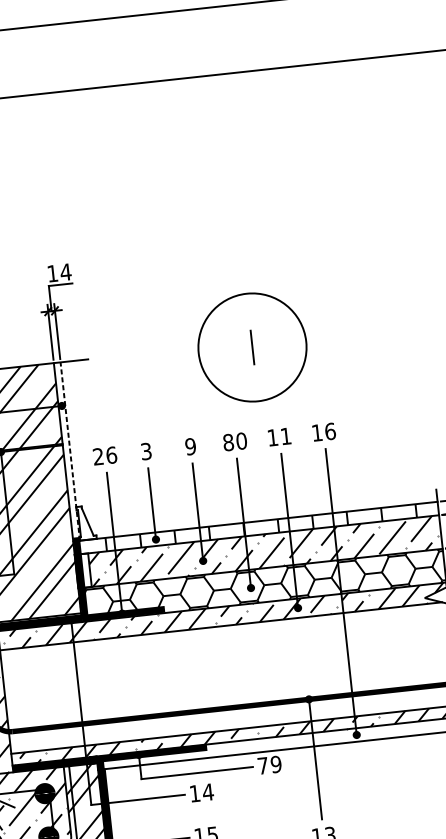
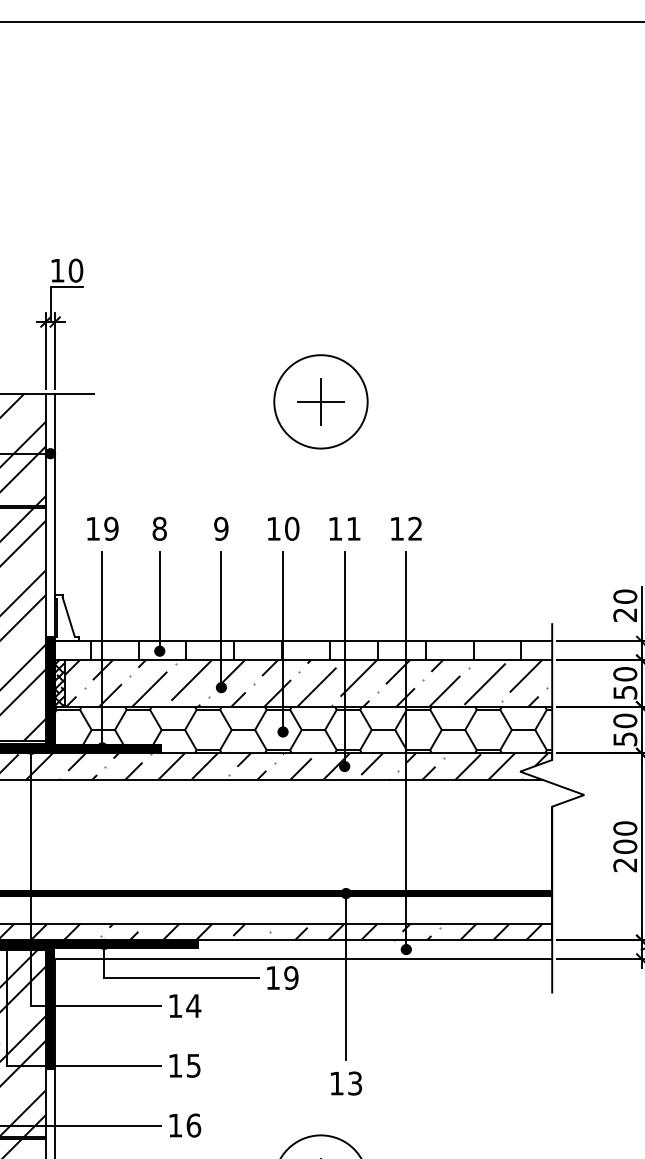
text: (65, 272) -> (75, 270), 14 -> 10
circle: (252, 347) -> (320, 401), size x0.62
line: (252, 347) -> (320, 401), added
text: (330, 431) -> (415, 528), 16 -> 12
text: (228, 442) -> (273, 528), 80 -> 10
line: (70, 451) -> (55, 517), dashed -> solid
text: (146, 451) -> (159, 528), 3 -> 8
text: (105, 455) -> (102, 528), 26 -> 19
hatch: (82, 571) -> (54, 683), added
text: (262, 765) -> (272, 977), 79 -> 19

